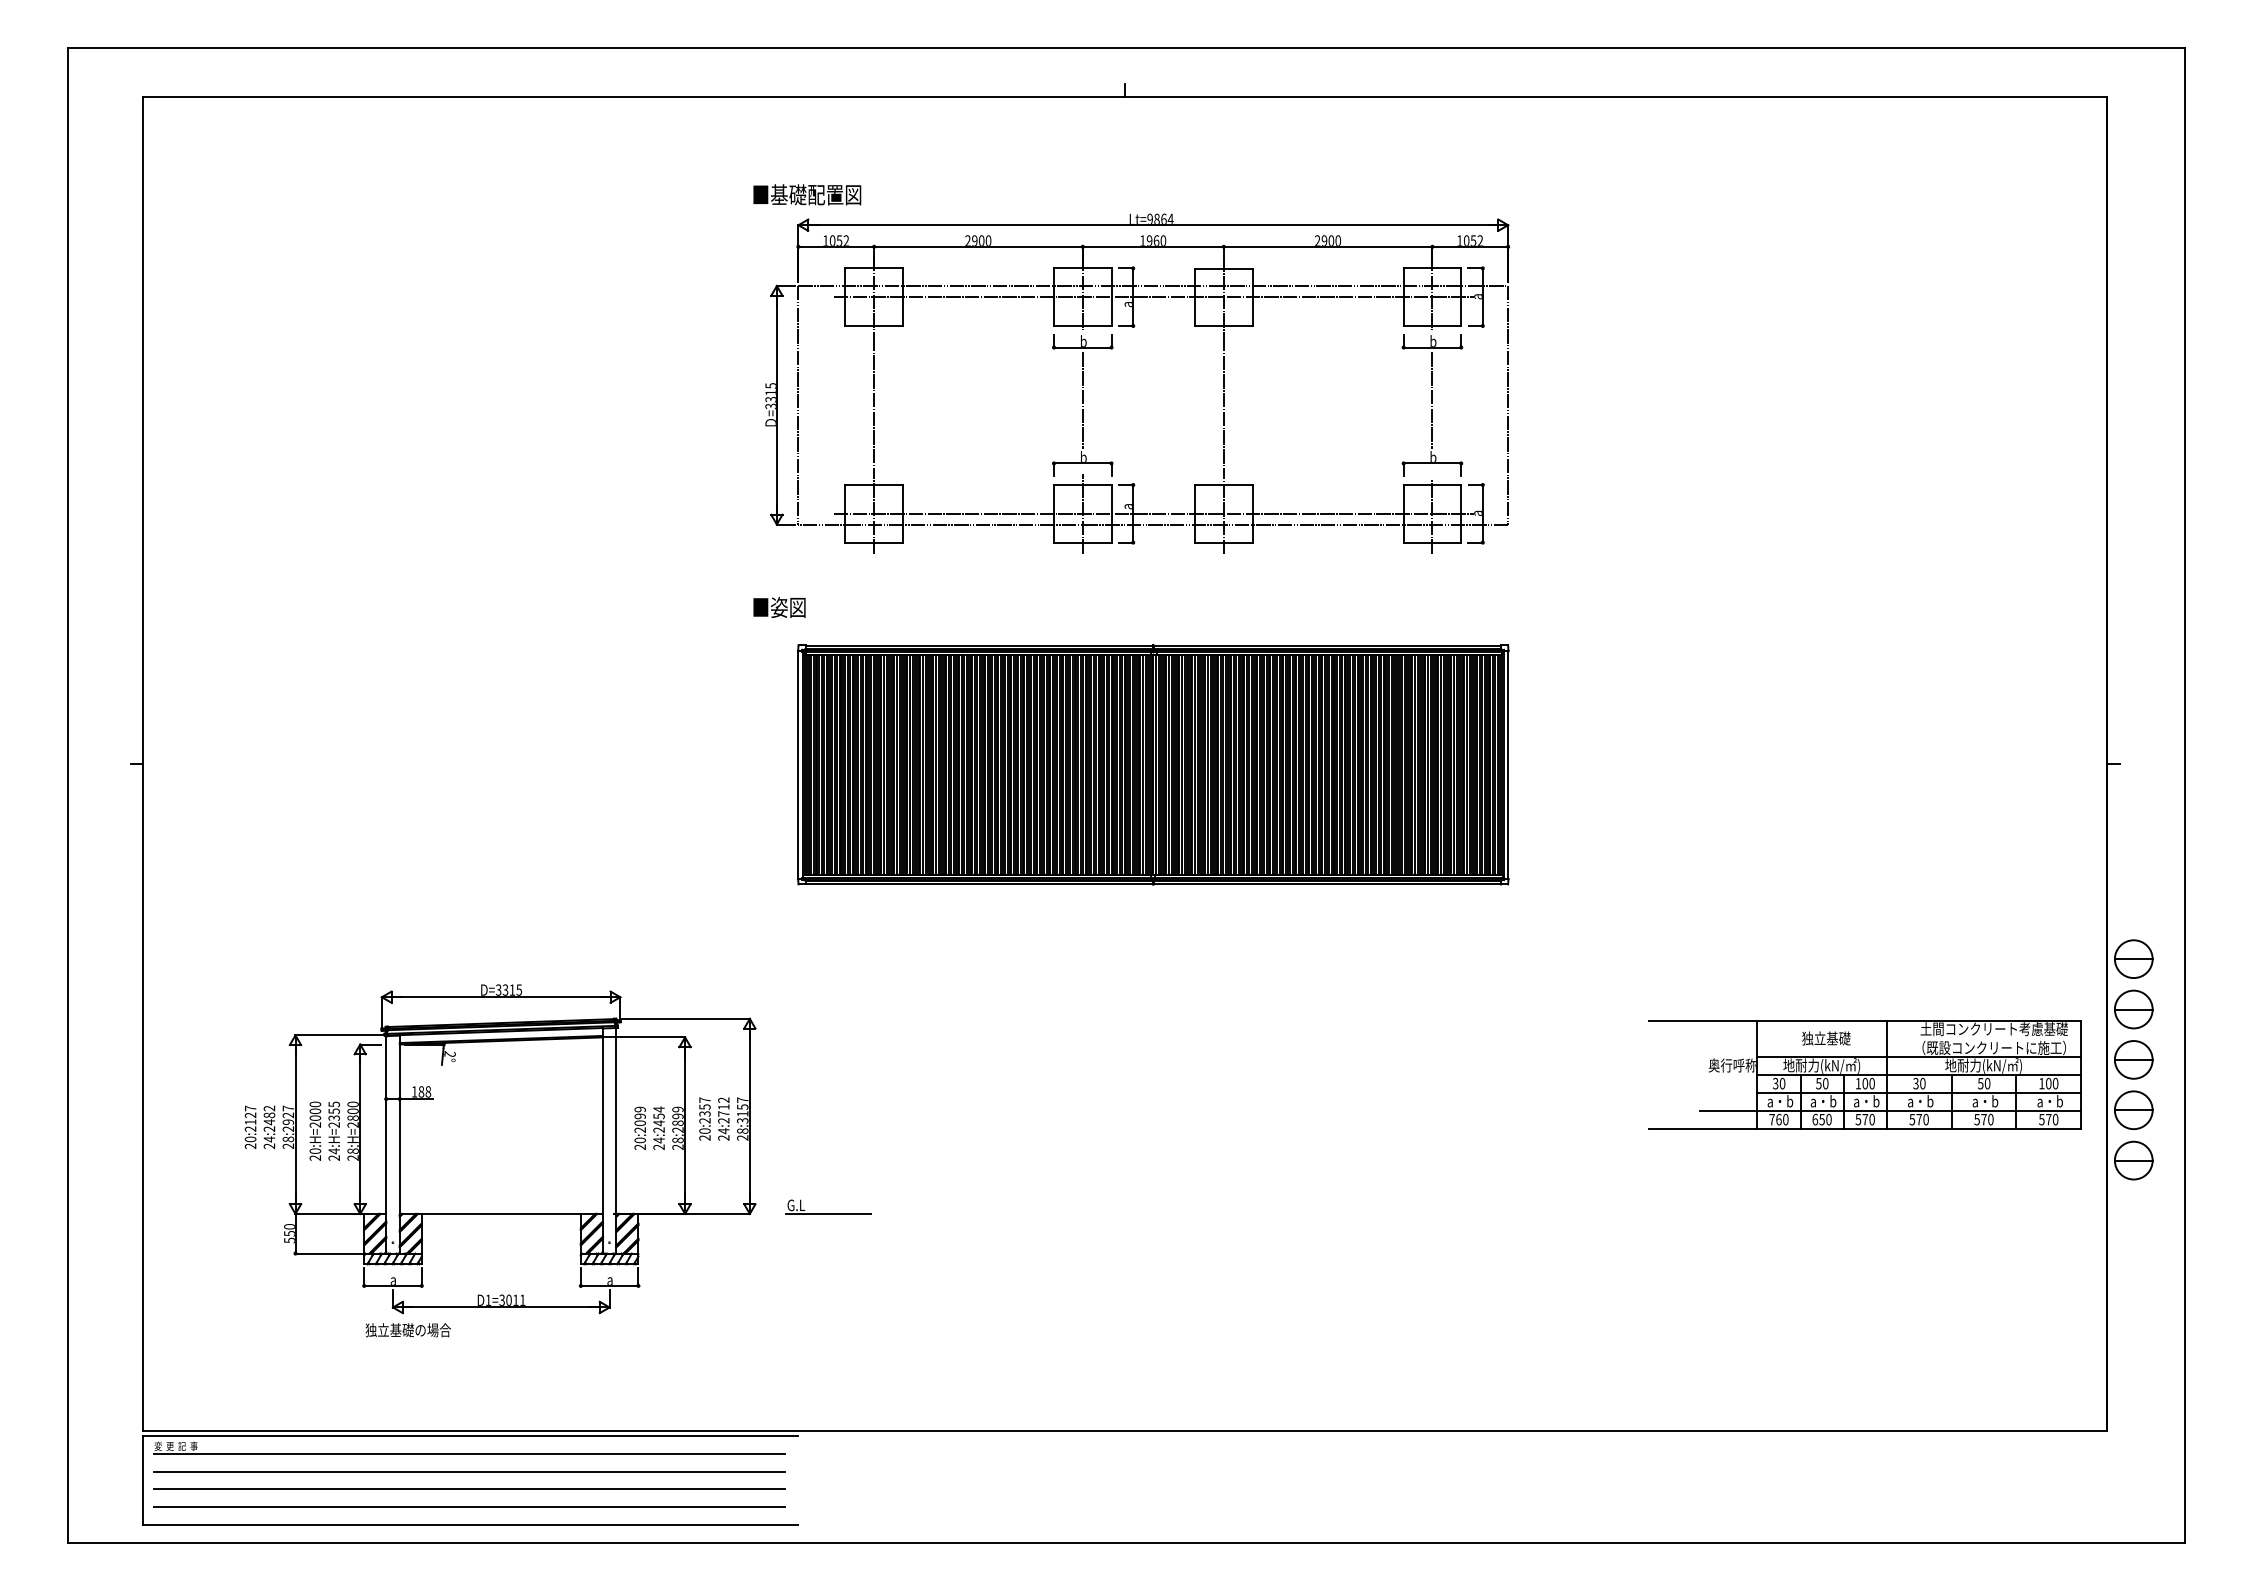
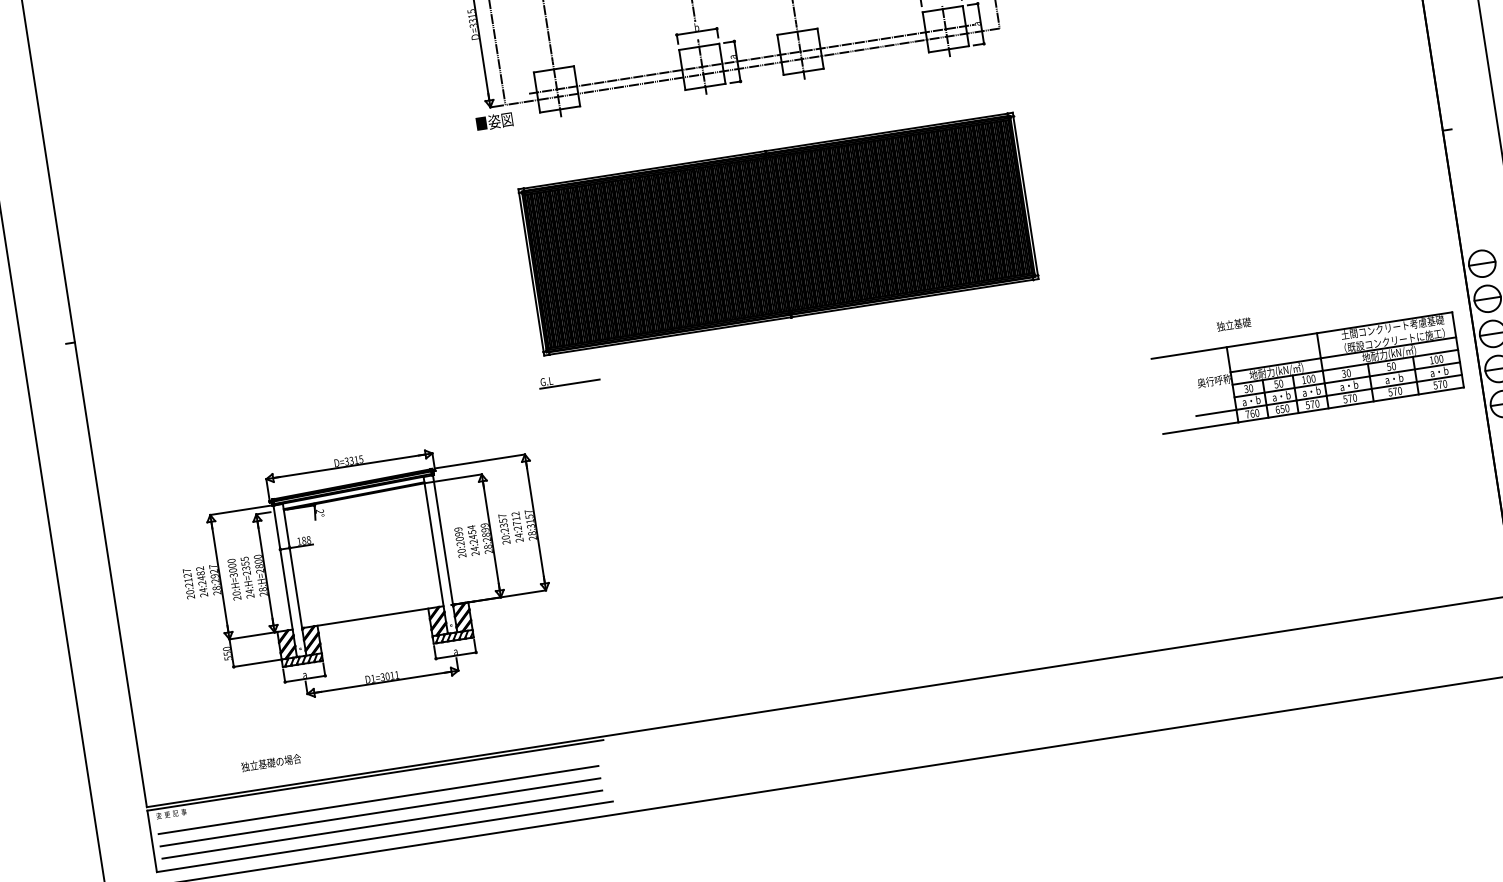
text: (779, 607) -> (494, 121), moved
text: (1826, 1038) -> (1234, 324), moved
text: (315, 1124) -> (233, 574), 20:H=2000 -> 20:H=3000
part: (828, 1213) -> (570, 383), moved
text: (407, 1330) -> (270, 763), moved
line: (469, 1454) -> (376, 788), removed

